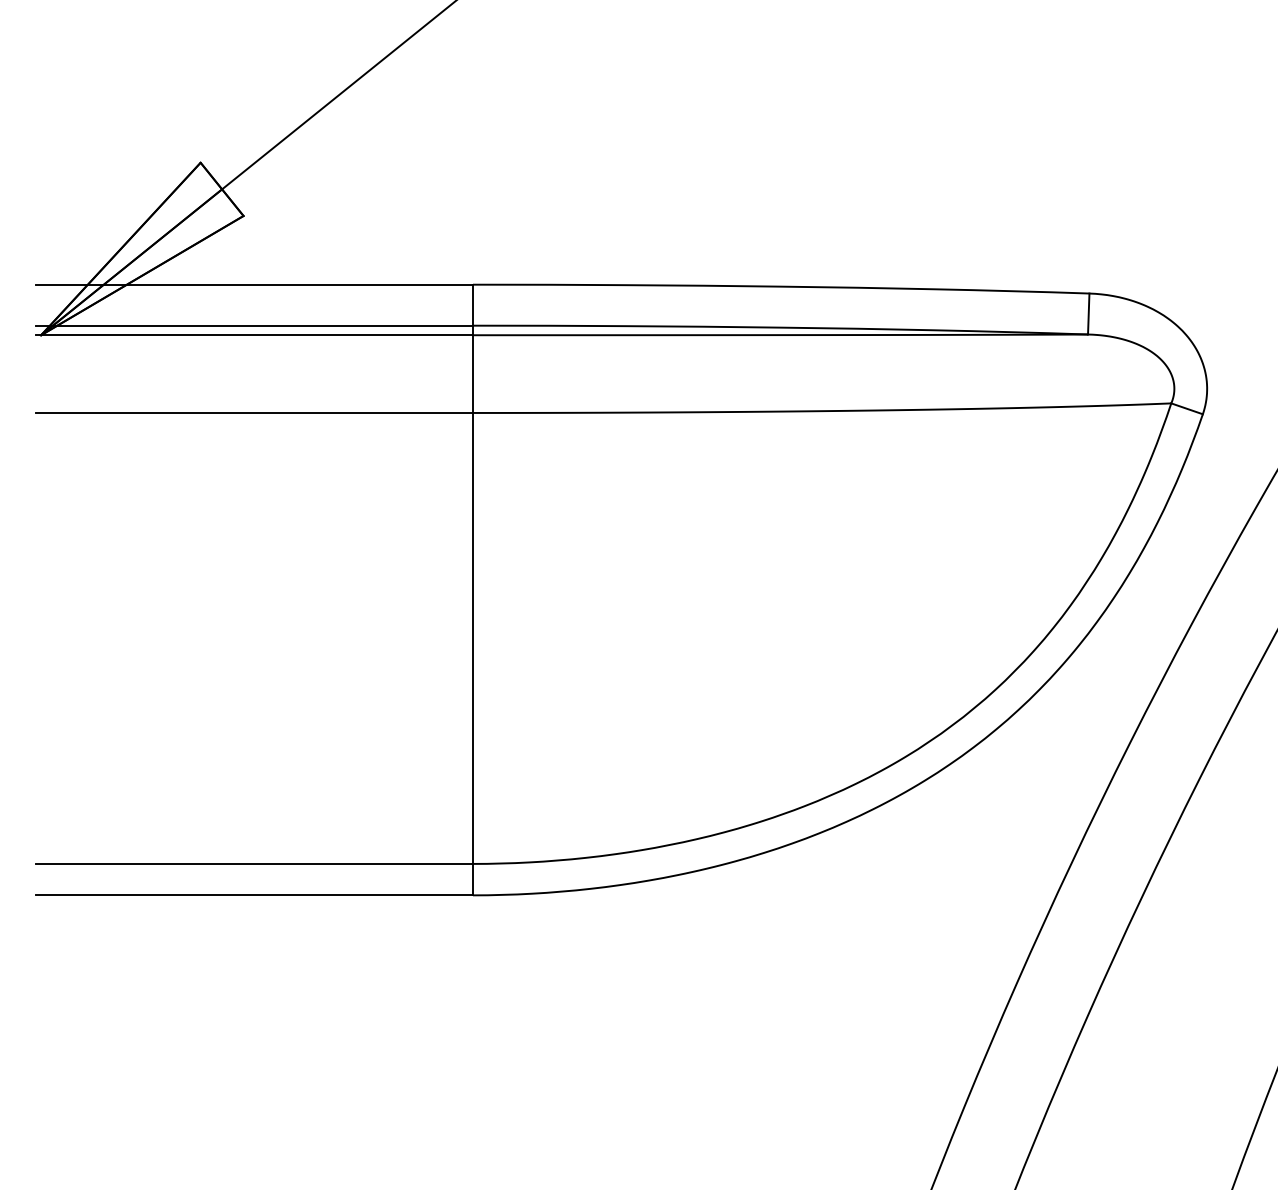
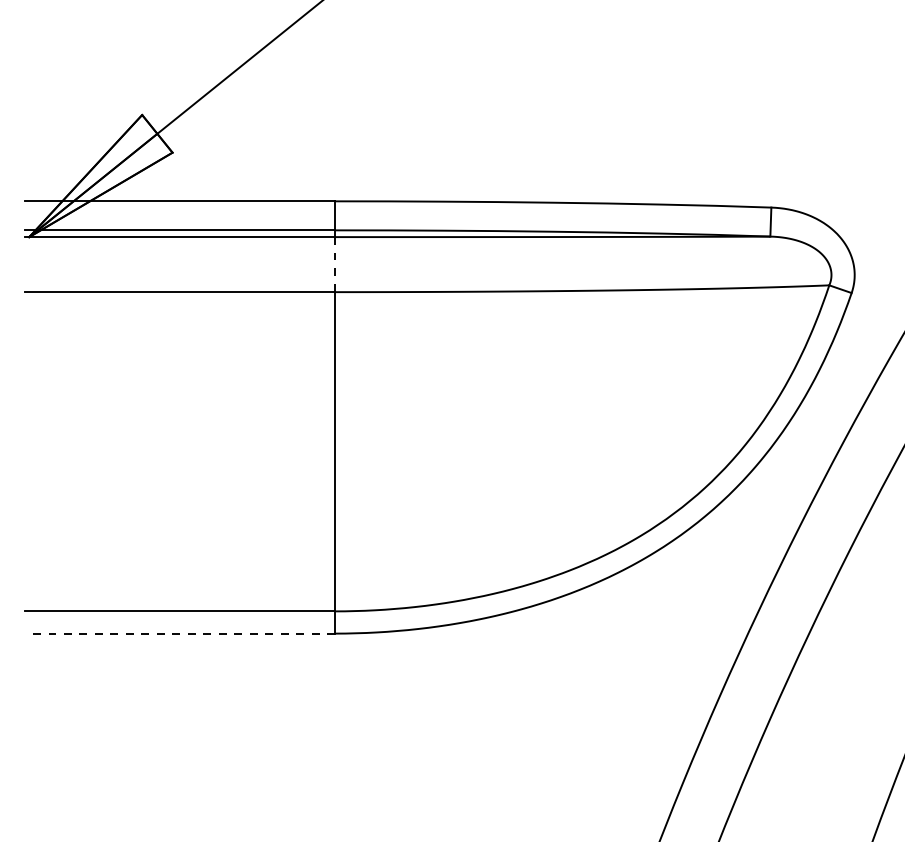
line: (473, 374) -> (335, 264), solid -> dashed
line: (254, 895) -> (180, 633), solid -> dashed

